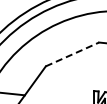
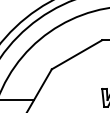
line: (72, 54) -> (77, 54), dashed -> solid

